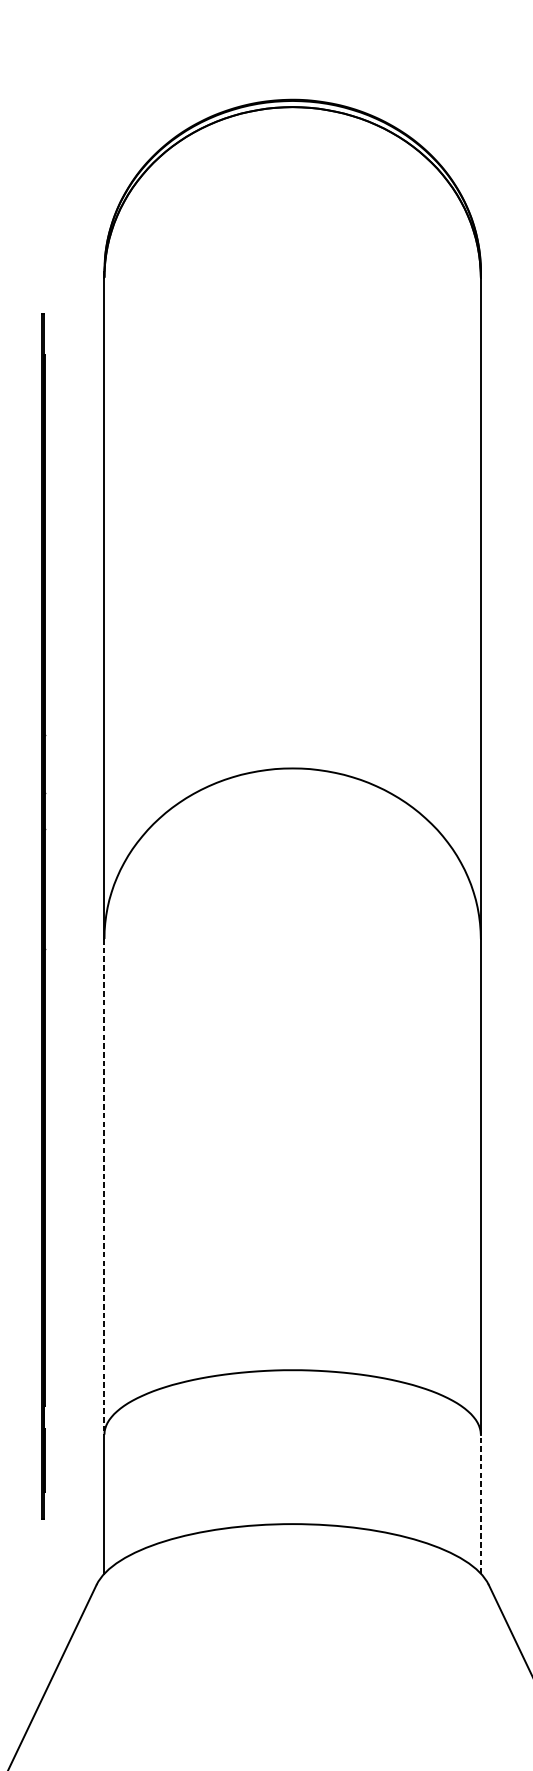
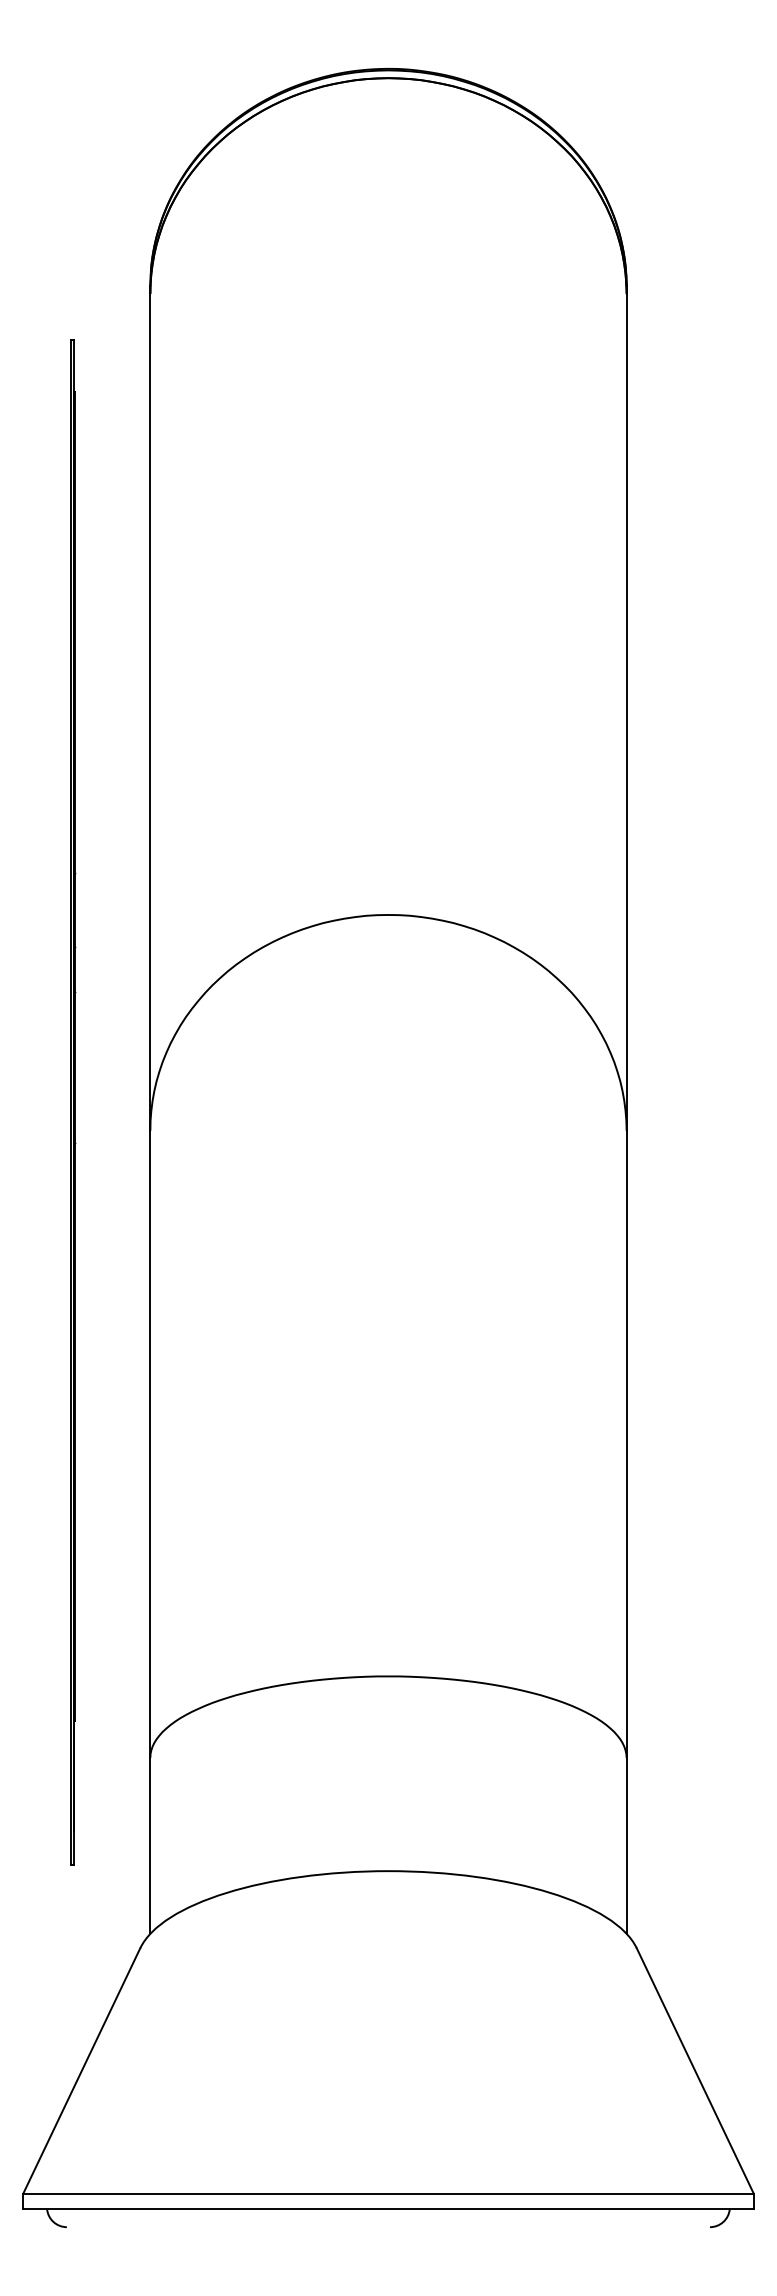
line: (104, 1186) -> (150, 1444), dashed -> solid
line: (480, 1503) -> (626, 1845), dashed -> solid

